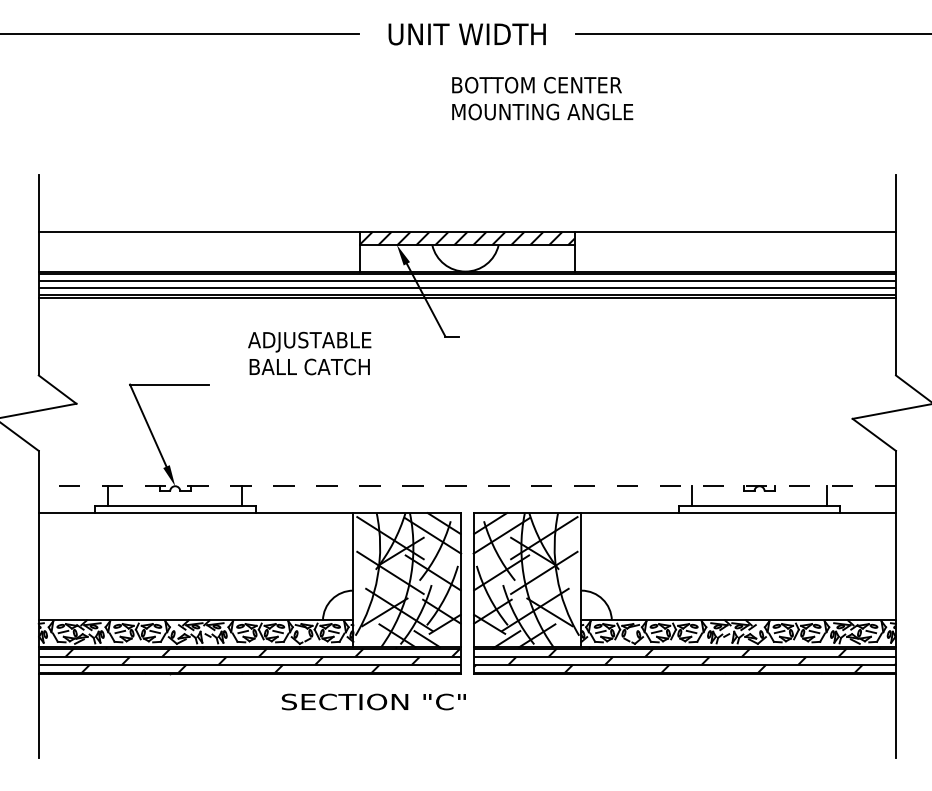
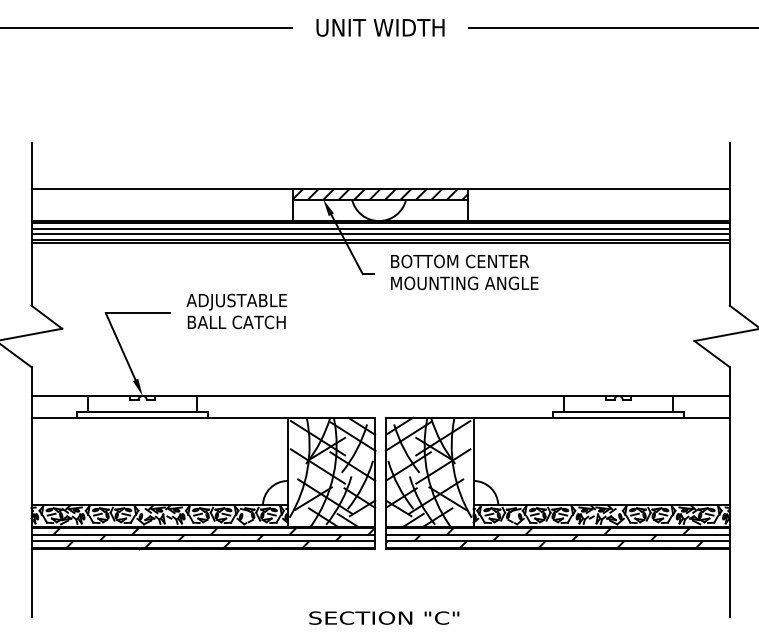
text: (542, 98) -> (464, 272), moved
text: (309, 353) -> (236, 311), moved
line: (467, 486) -> (380, 396), dashed -> solid
text: (373, 701) -> (383, 617), moved

